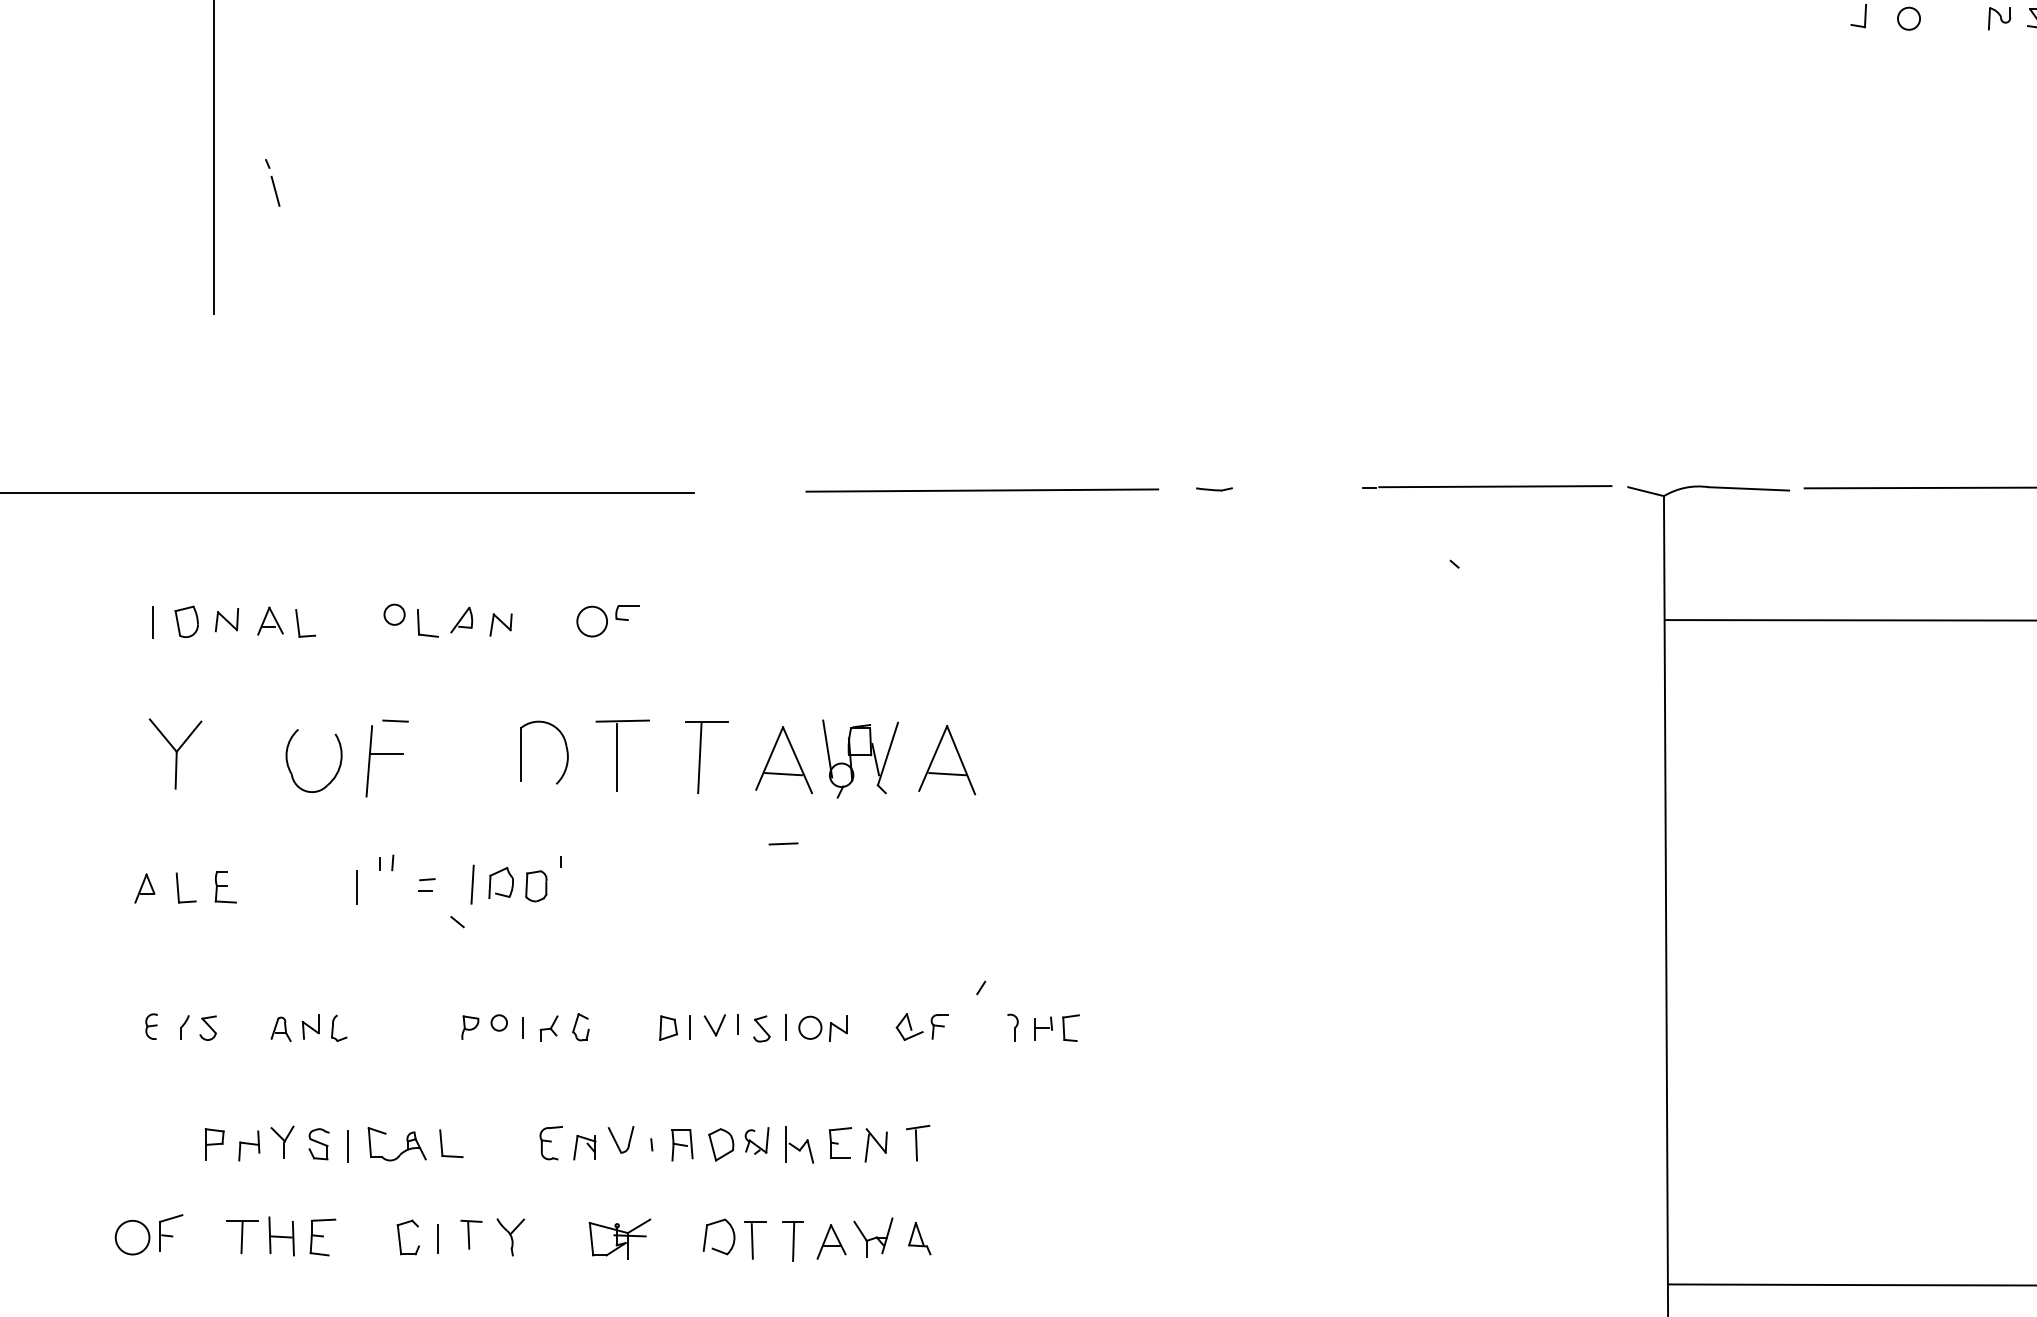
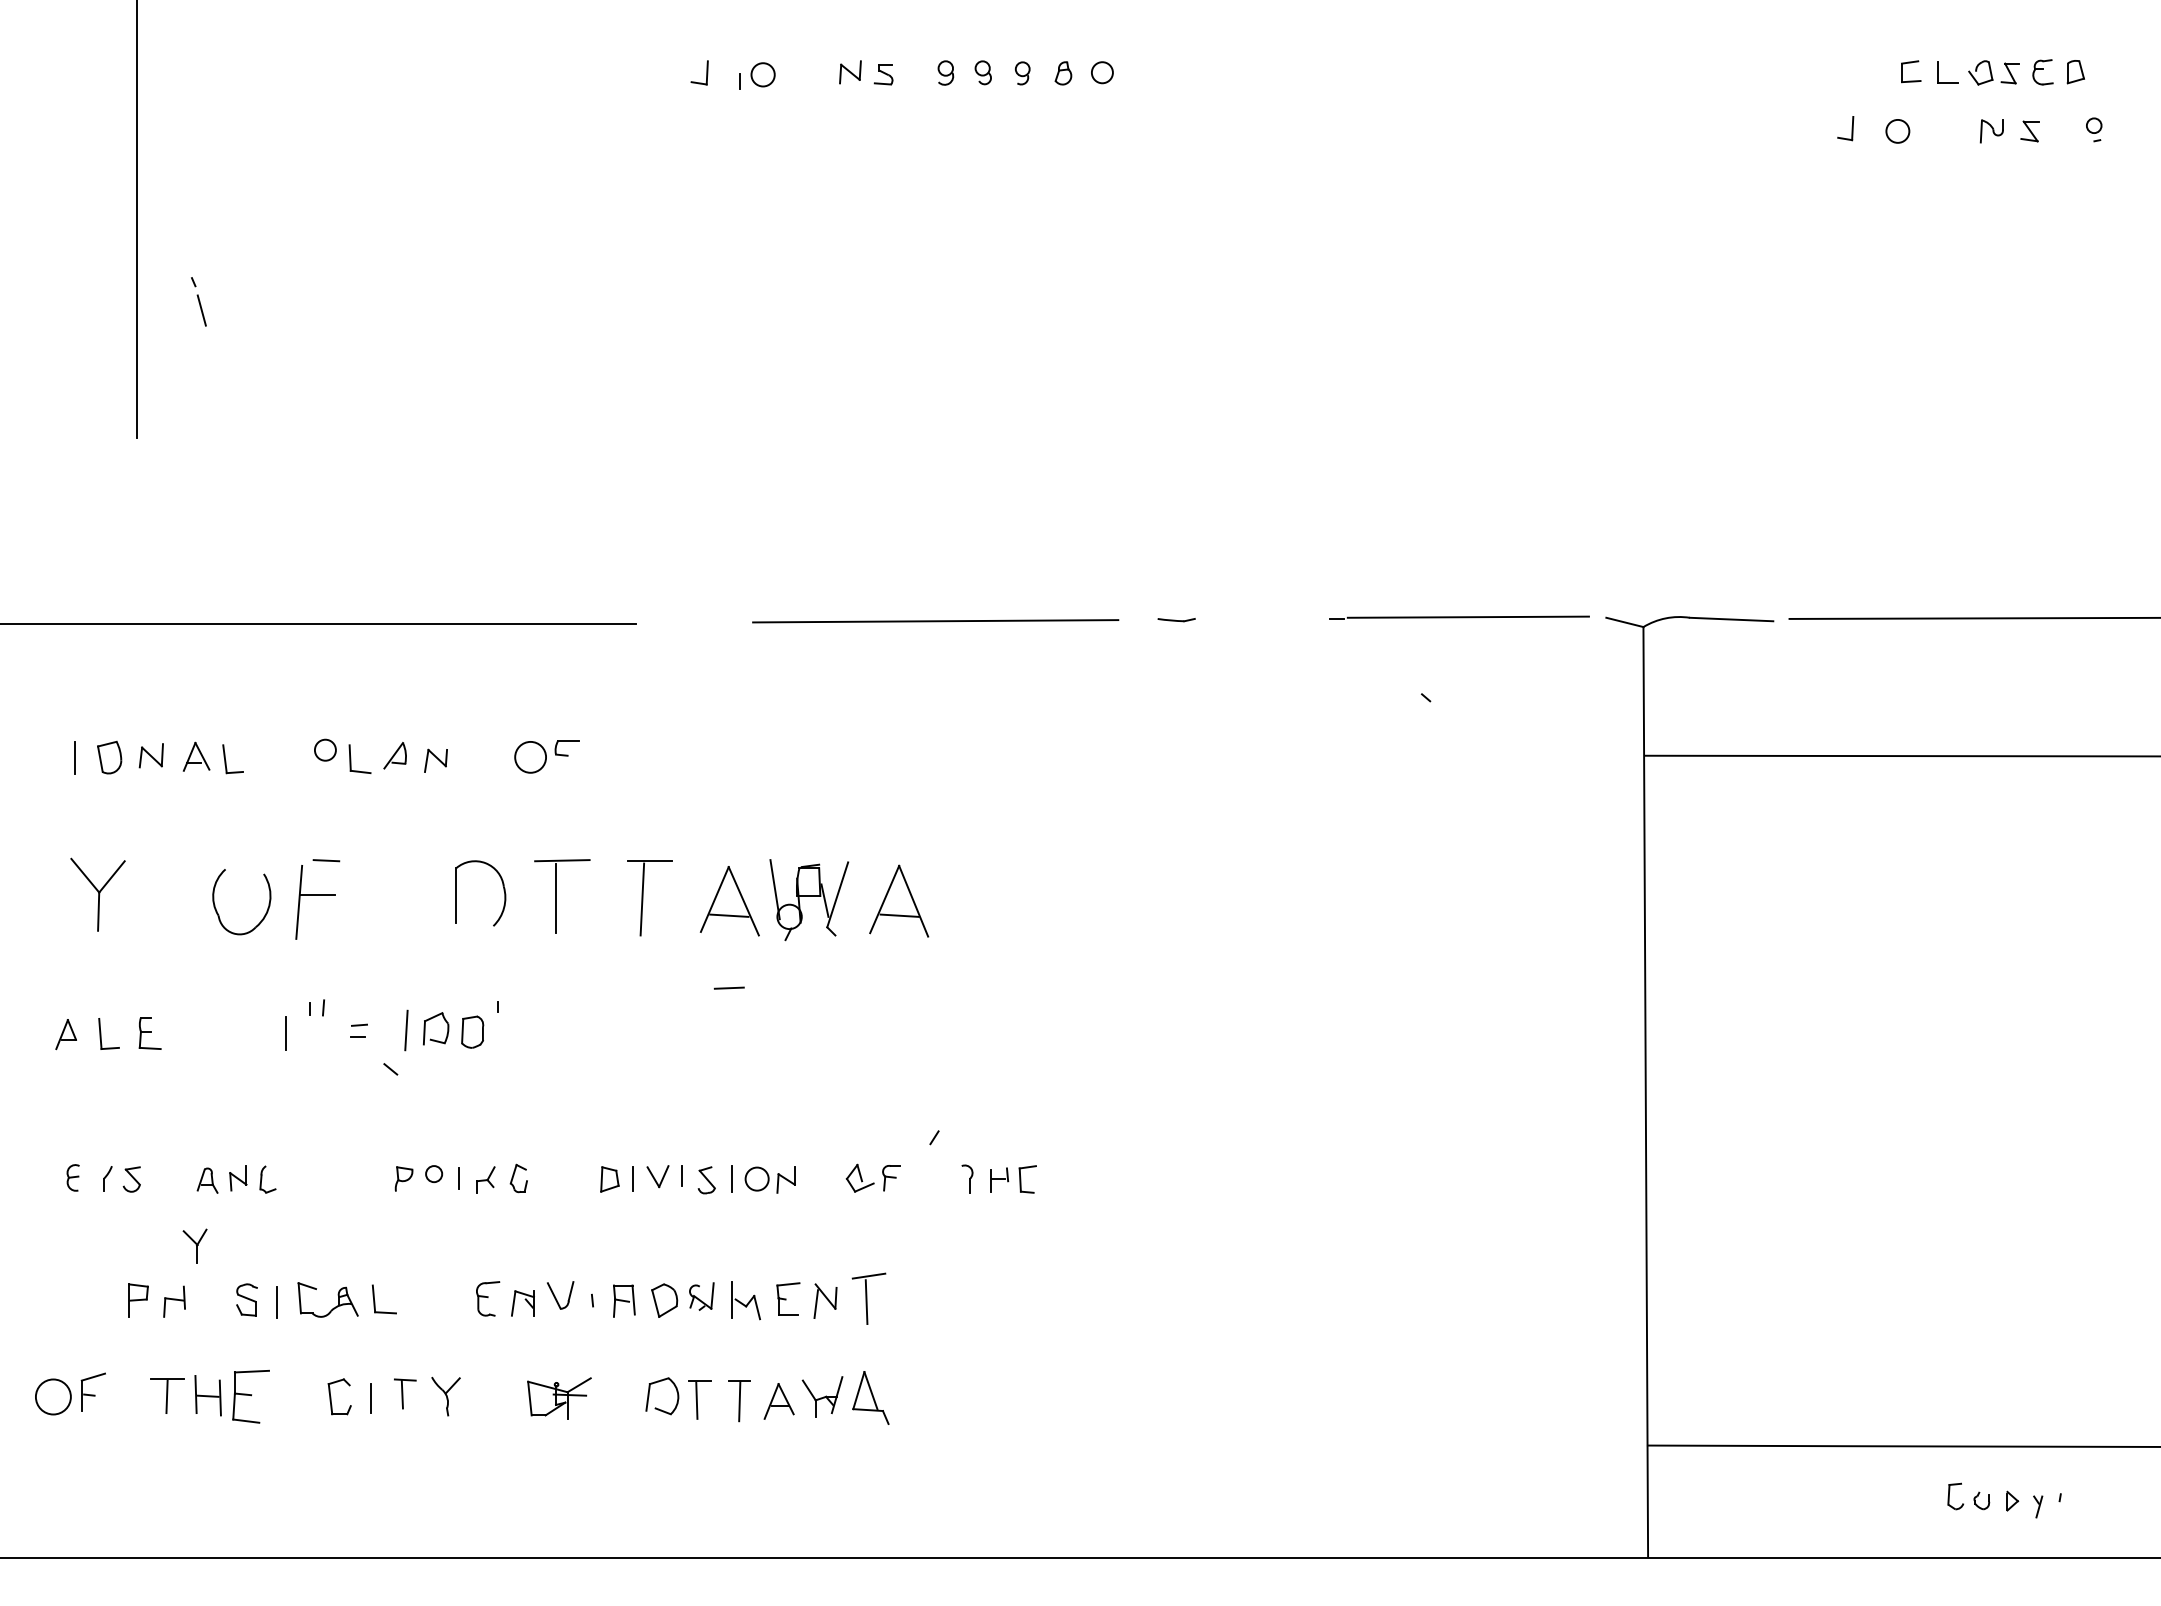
part: (281, 1141) -> (194, 1245), moved
part: (917, 1142) -> (868, 1298), size x1.4
part: (322, 1237) -> (250, 1396), size x1.4
part: (919, 1238) -> (870, 1397), size x1.6

